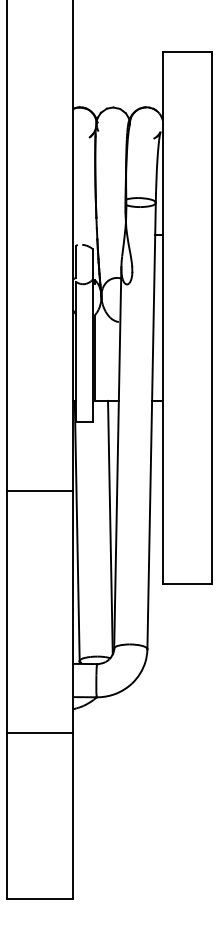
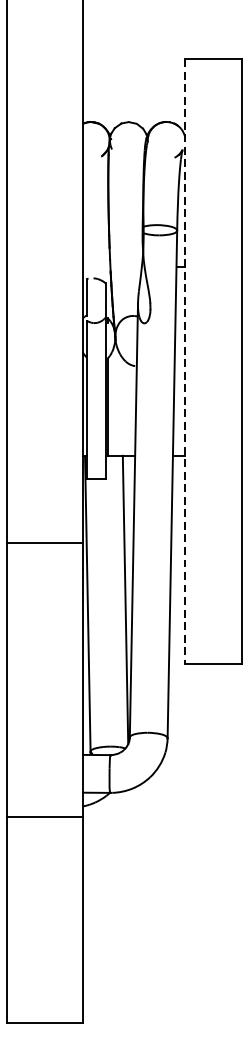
line: (162, 317) -> (184, 360), solid -> dashed
line: (39, 490) -> (44, 542), moved
line: (39, 733) -> (44, 817), moved

